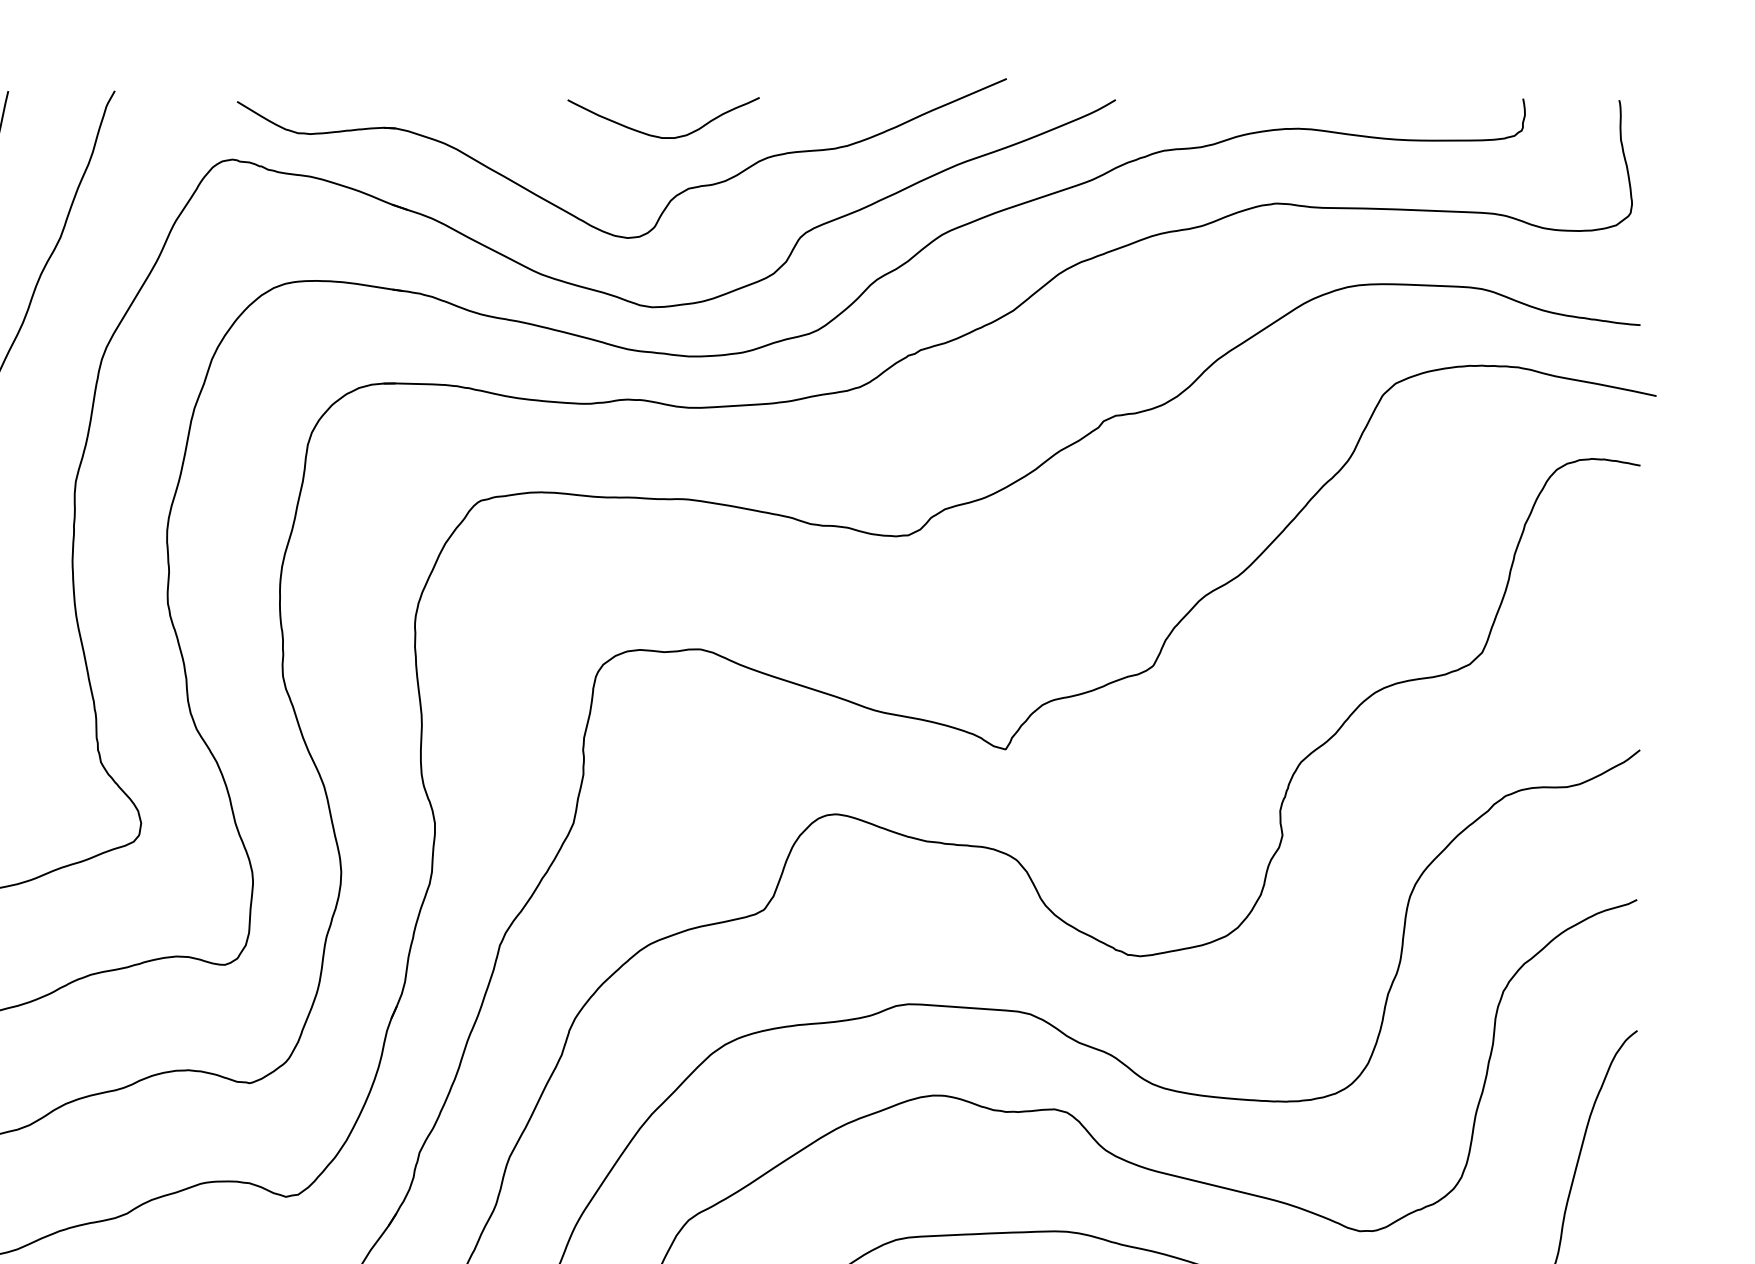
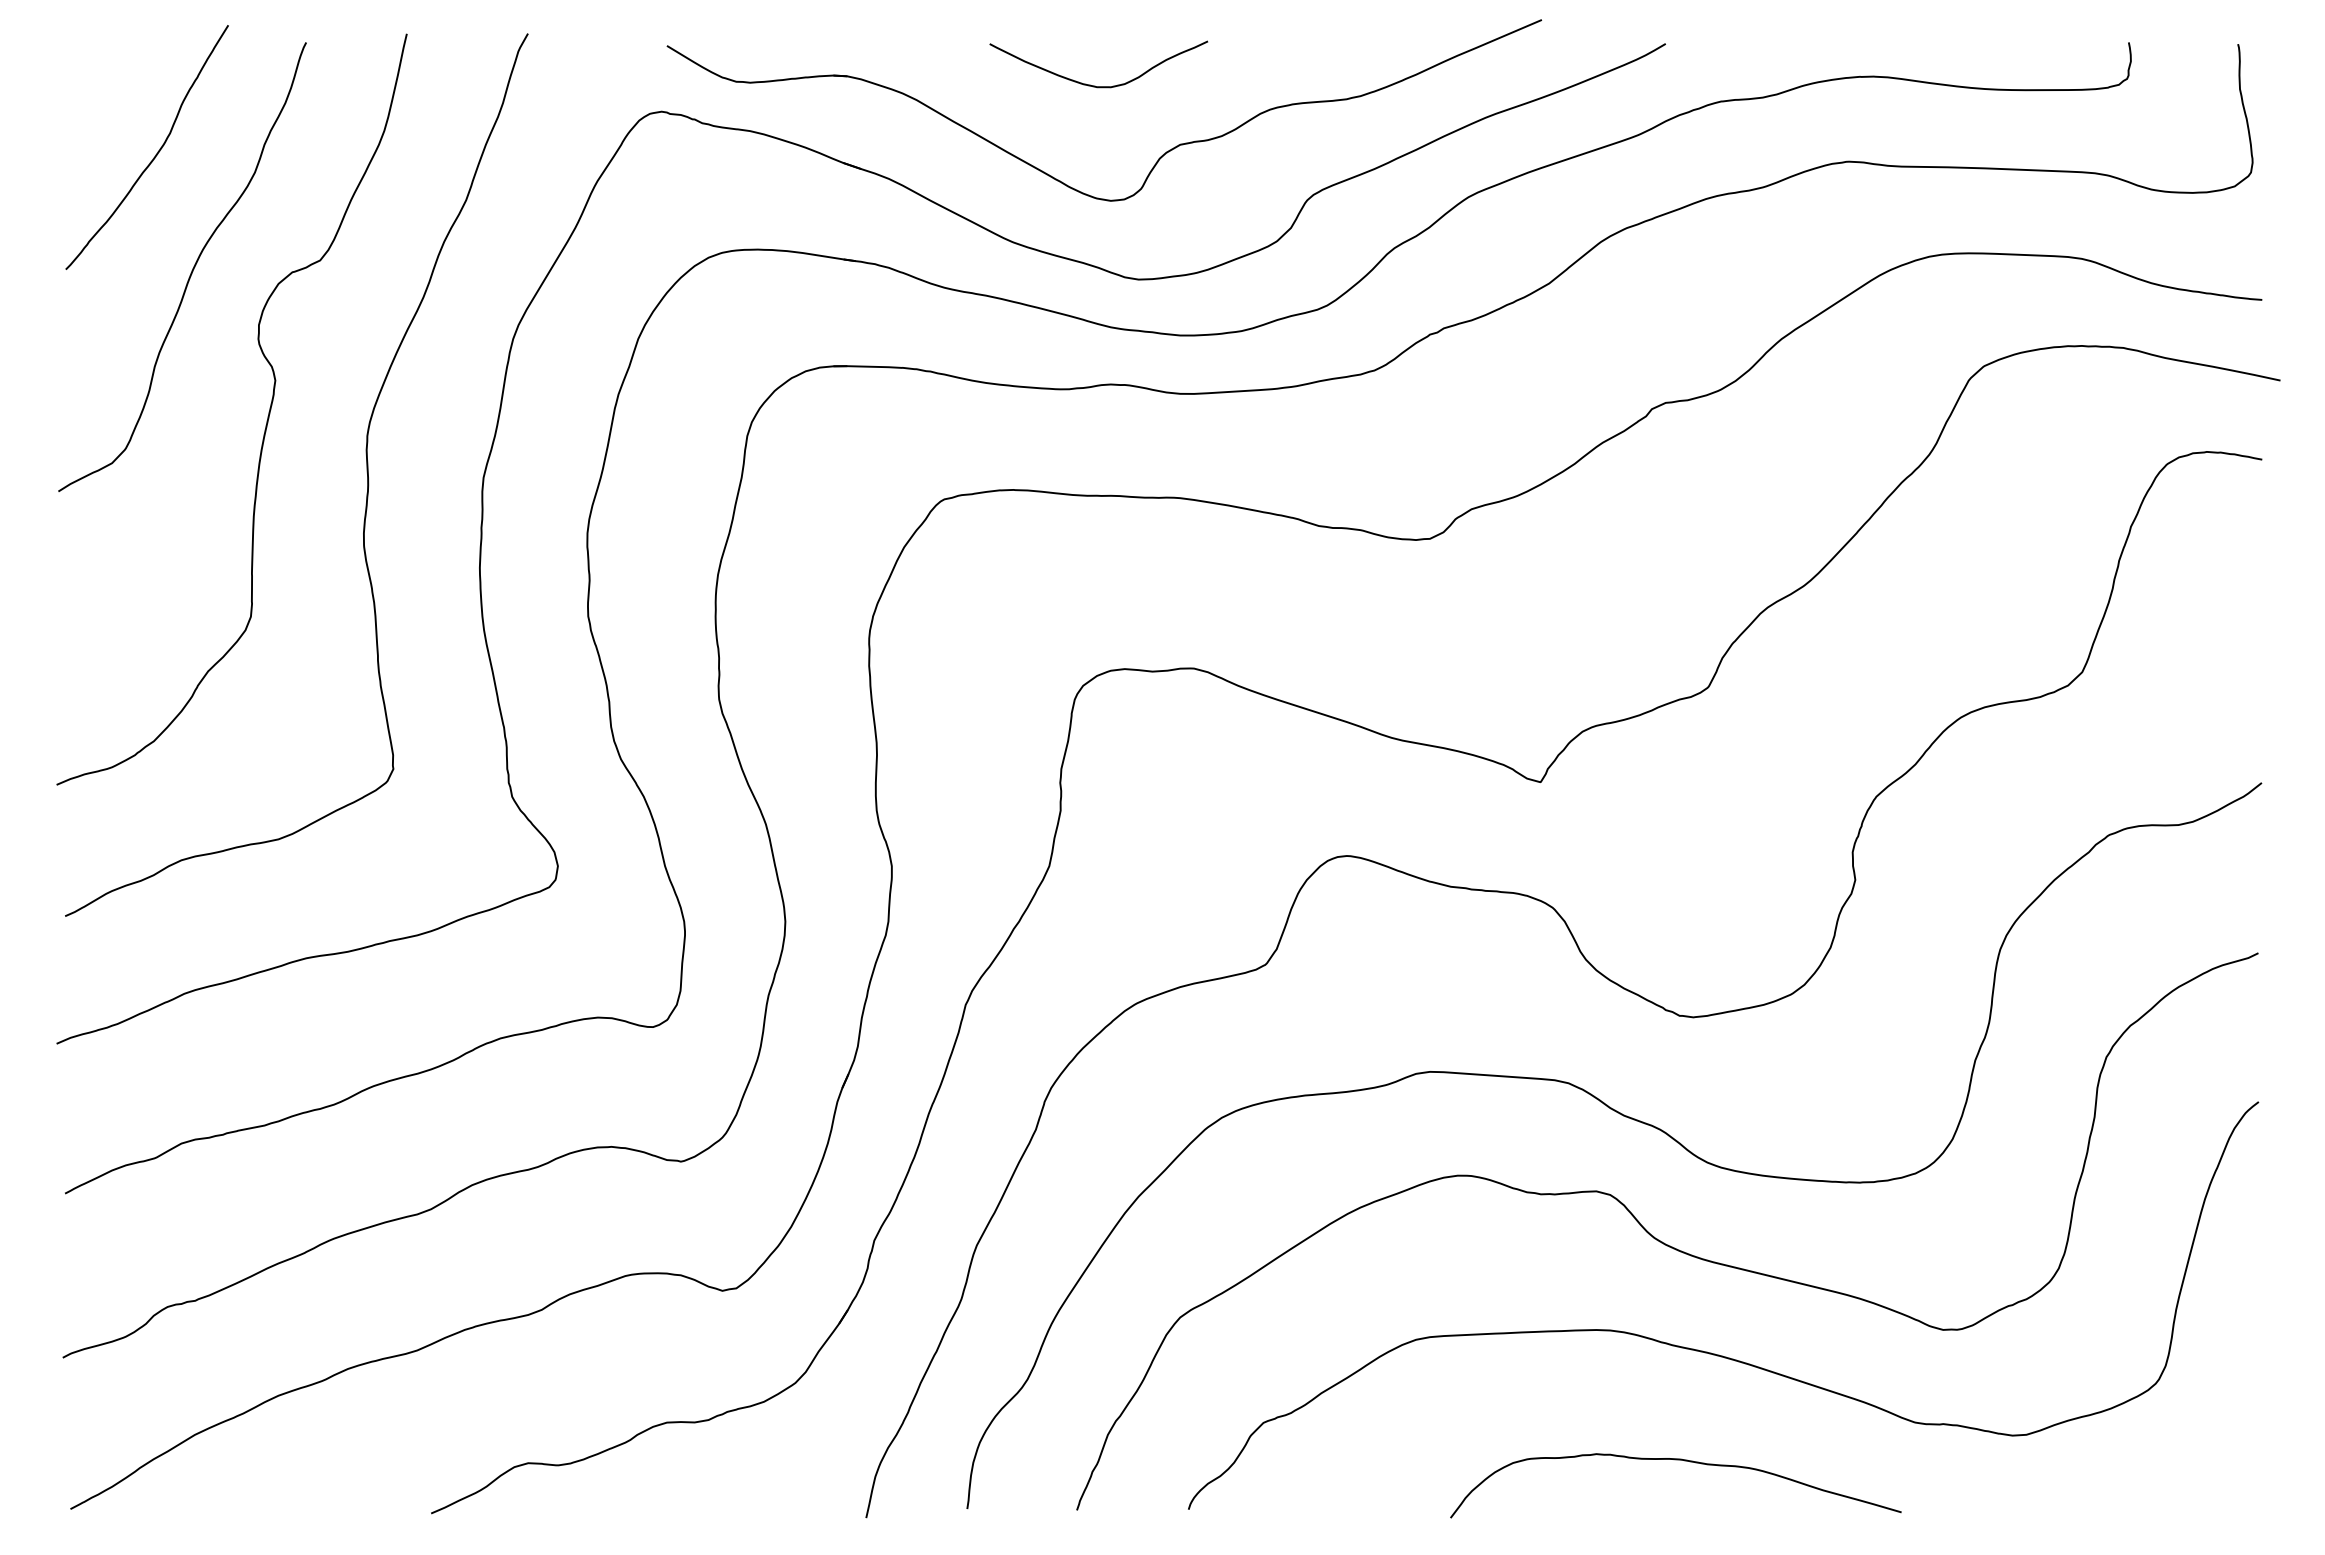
curve: (660, 136) -> (1095, 85), moved

